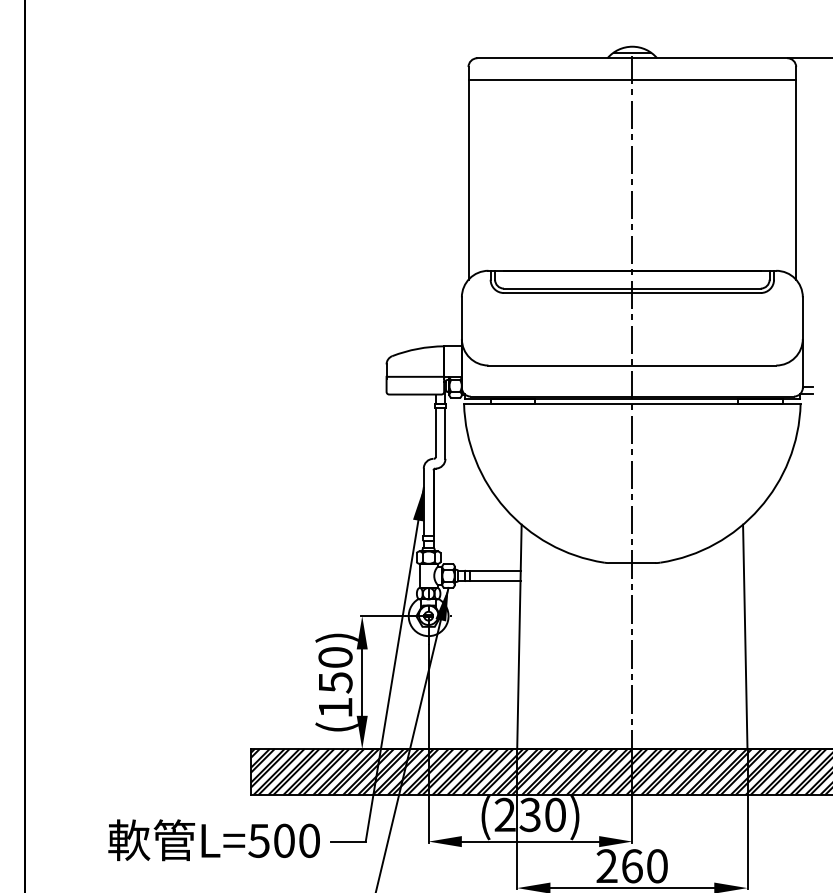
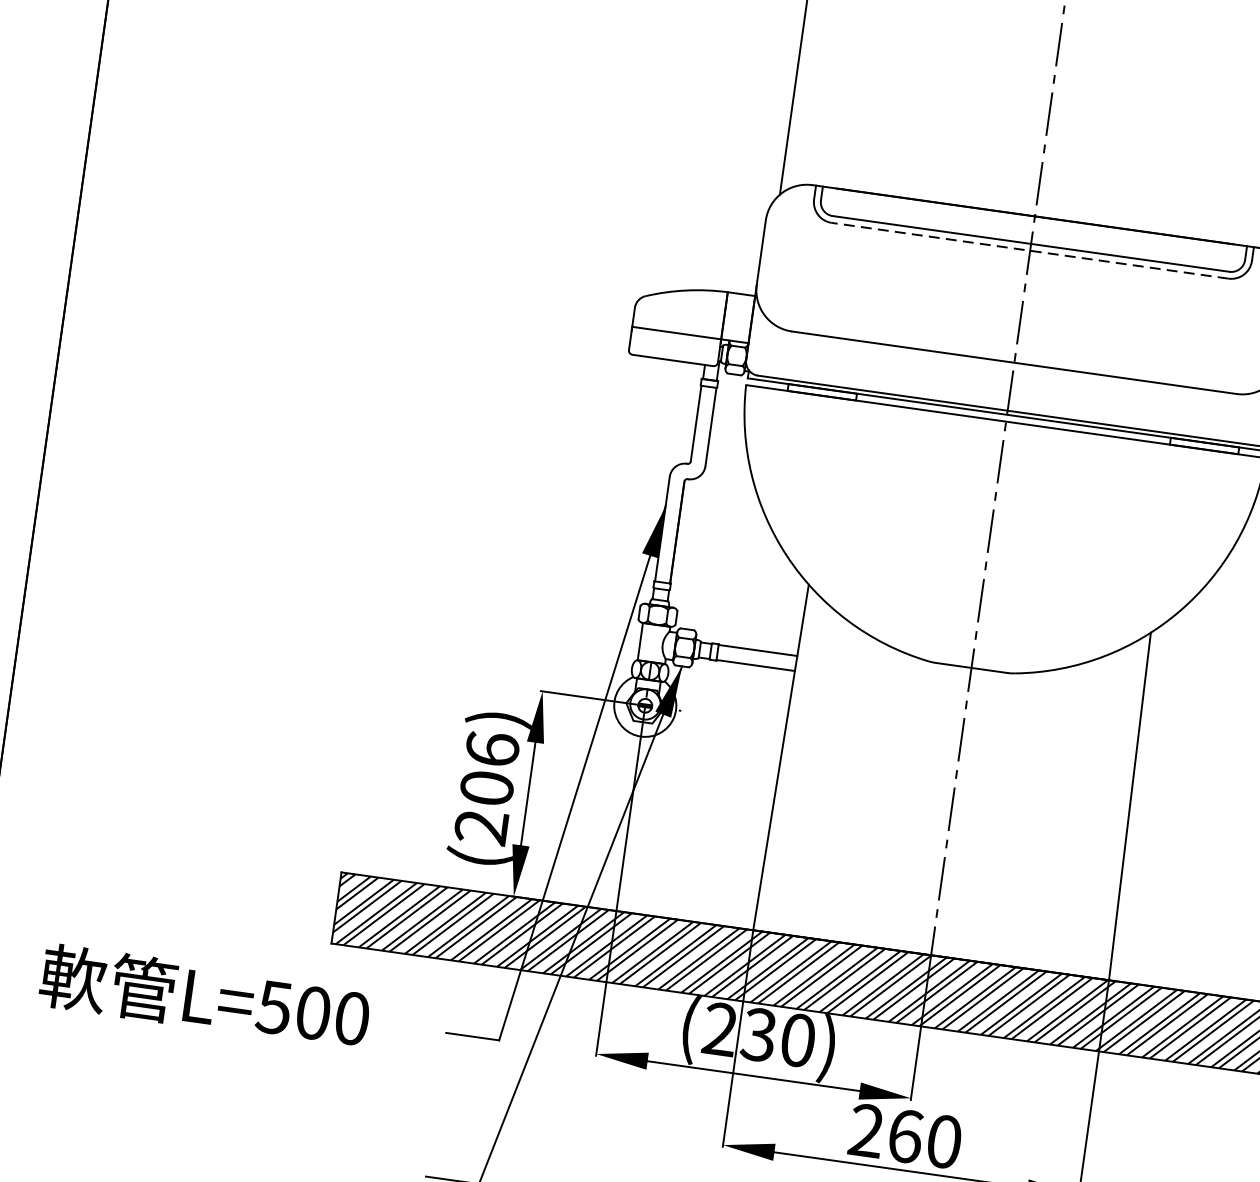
line: (631, 293) -> (1028, 251), solid -> dashed
text: (335, 682) -> (486, 787), (150) -> (206)
text: (213, 840) -> (203, 997), moved

